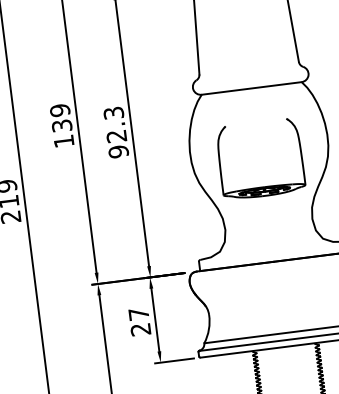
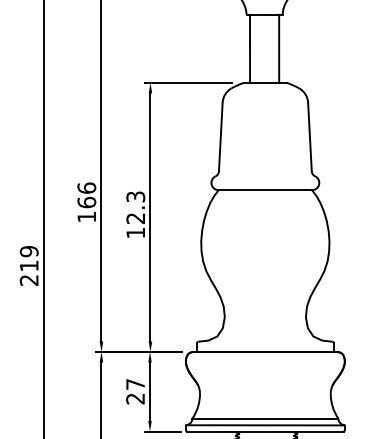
text: (60, 118) -> (86, 195), 139 -> 166
text: (118, 151) -> (135, 232), 92.3 -> 12.3
part: (264, 186) -> (265, 281), removed

